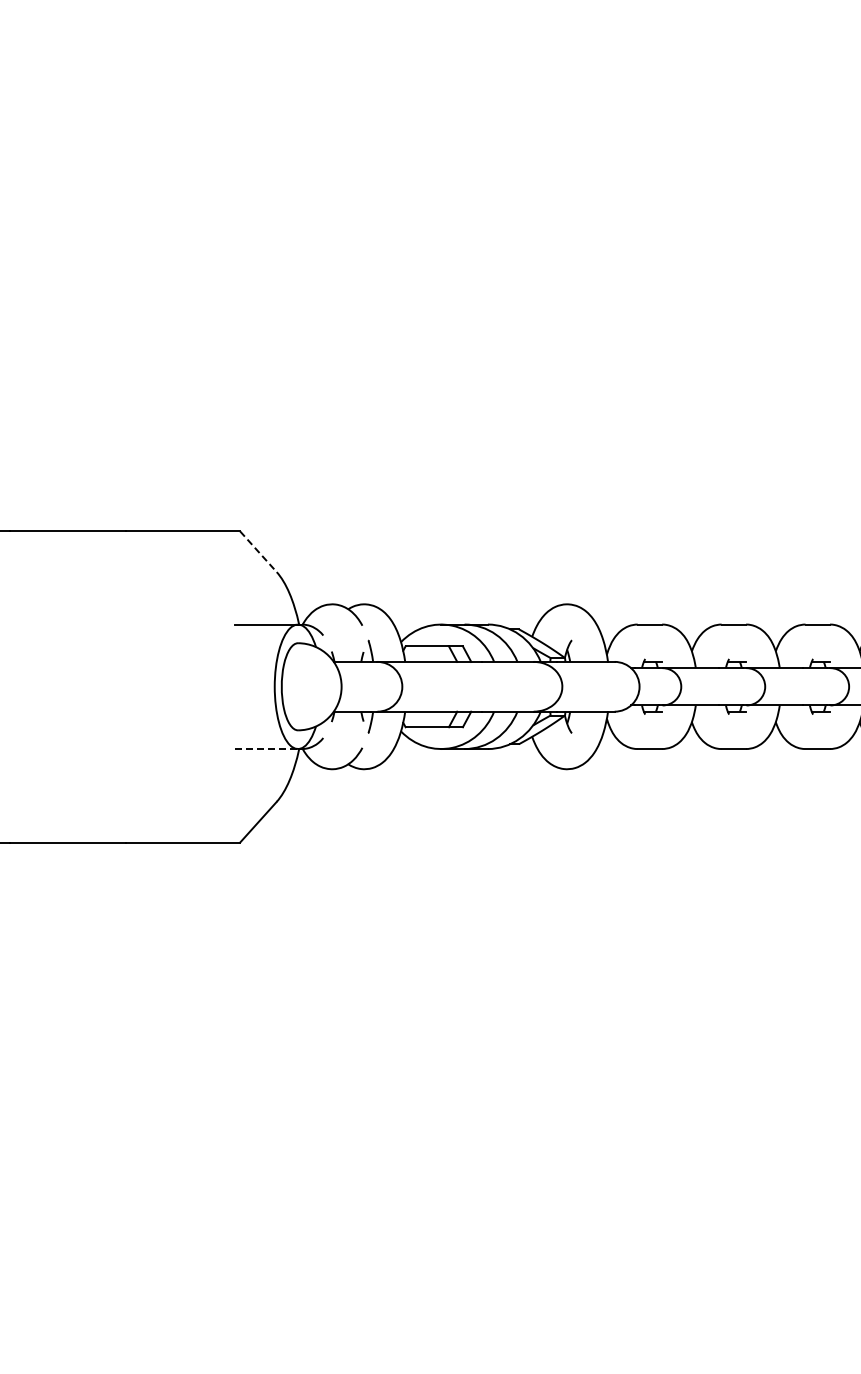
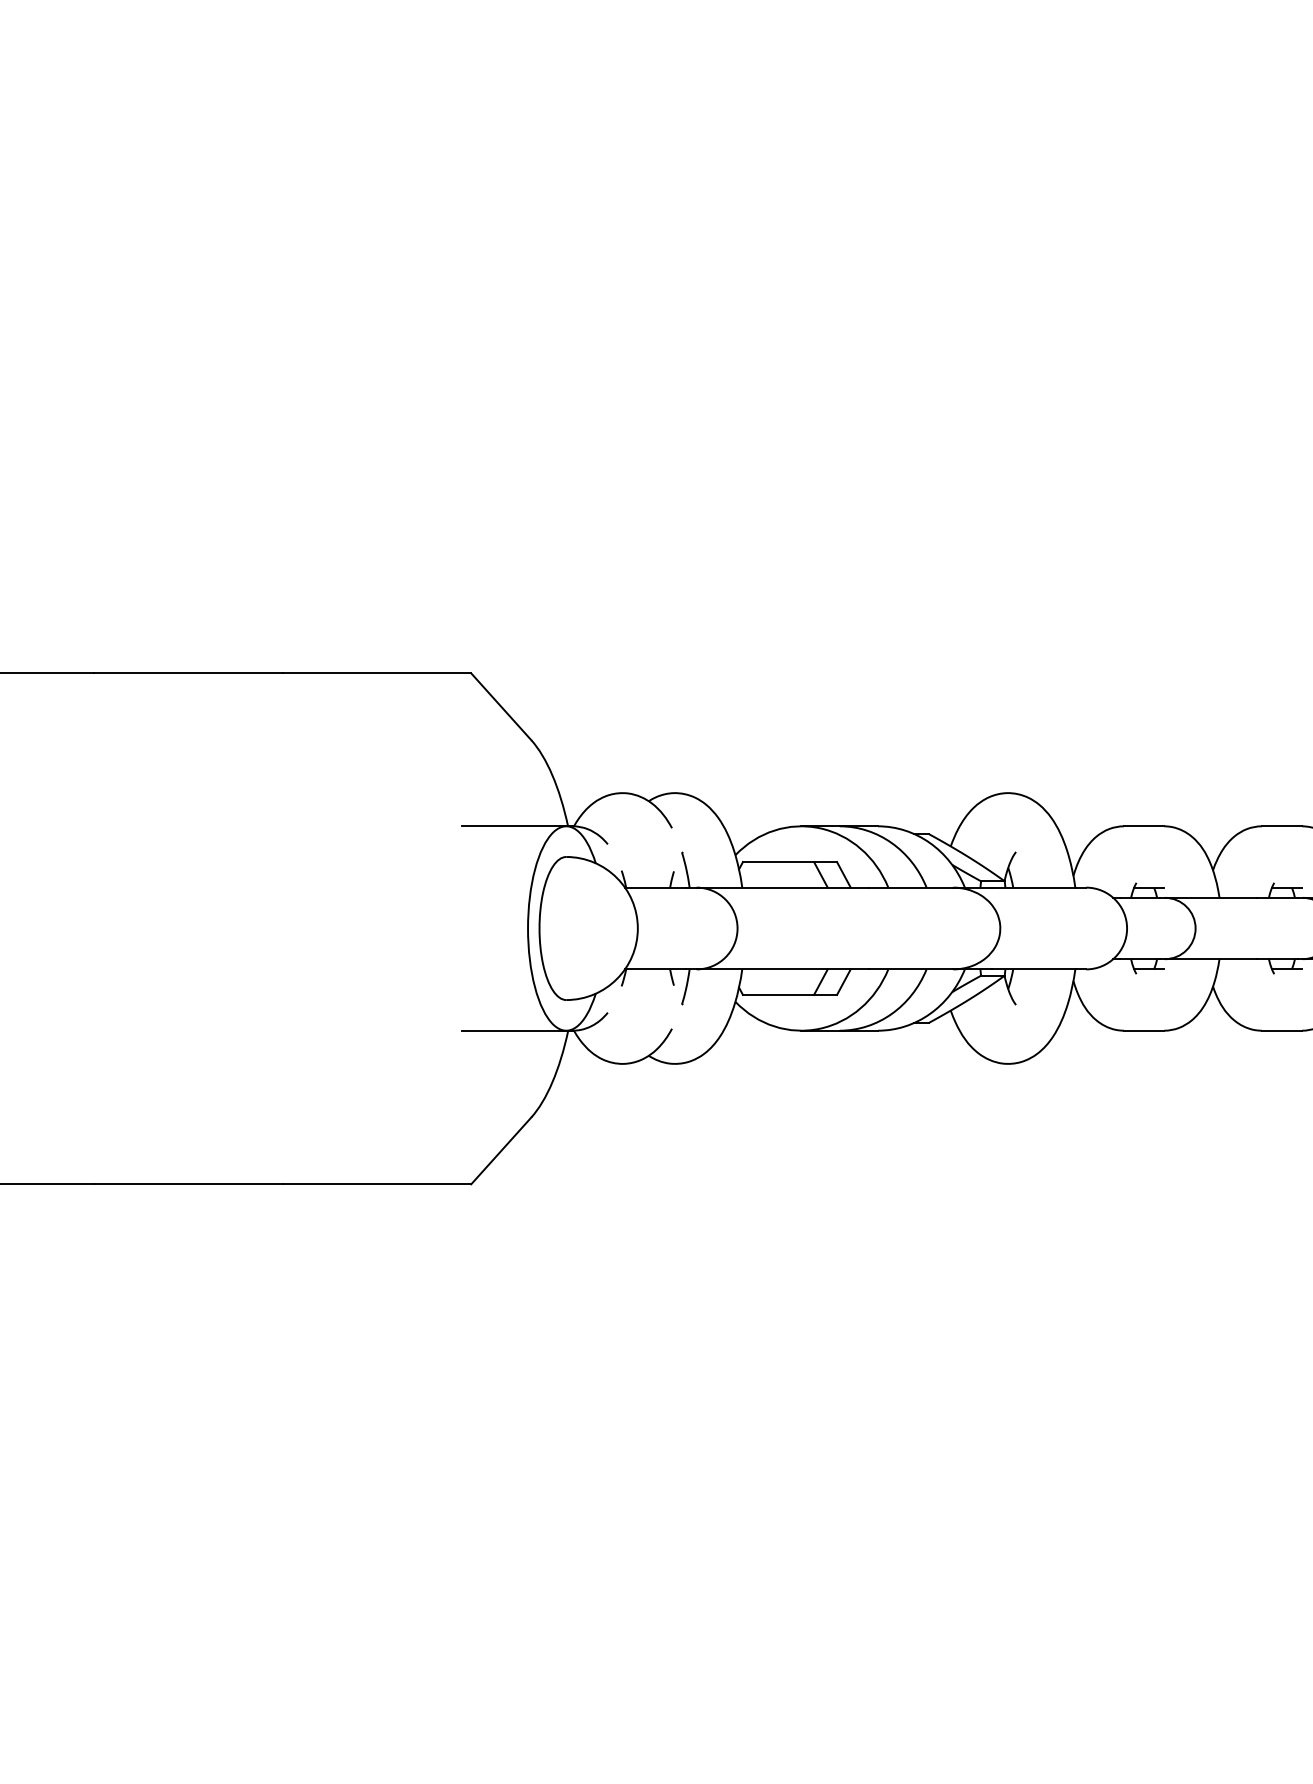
line: (258, 552) -> (501, 707), dashed -> solid
line: (266, 749) -> (514, 1031), dashed -> solid

